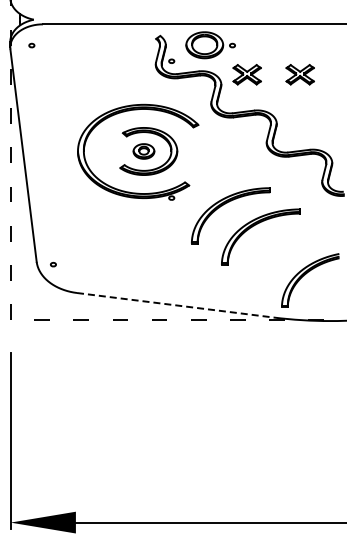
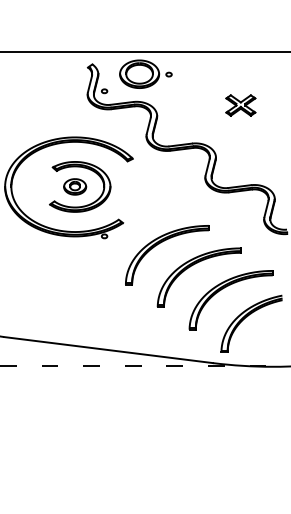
part: (246, 74) -> (183, 105), removed
part: (283, 248) -> (223, 289), added
line: (175, 305) -> (108, 350), dashed -> solid

